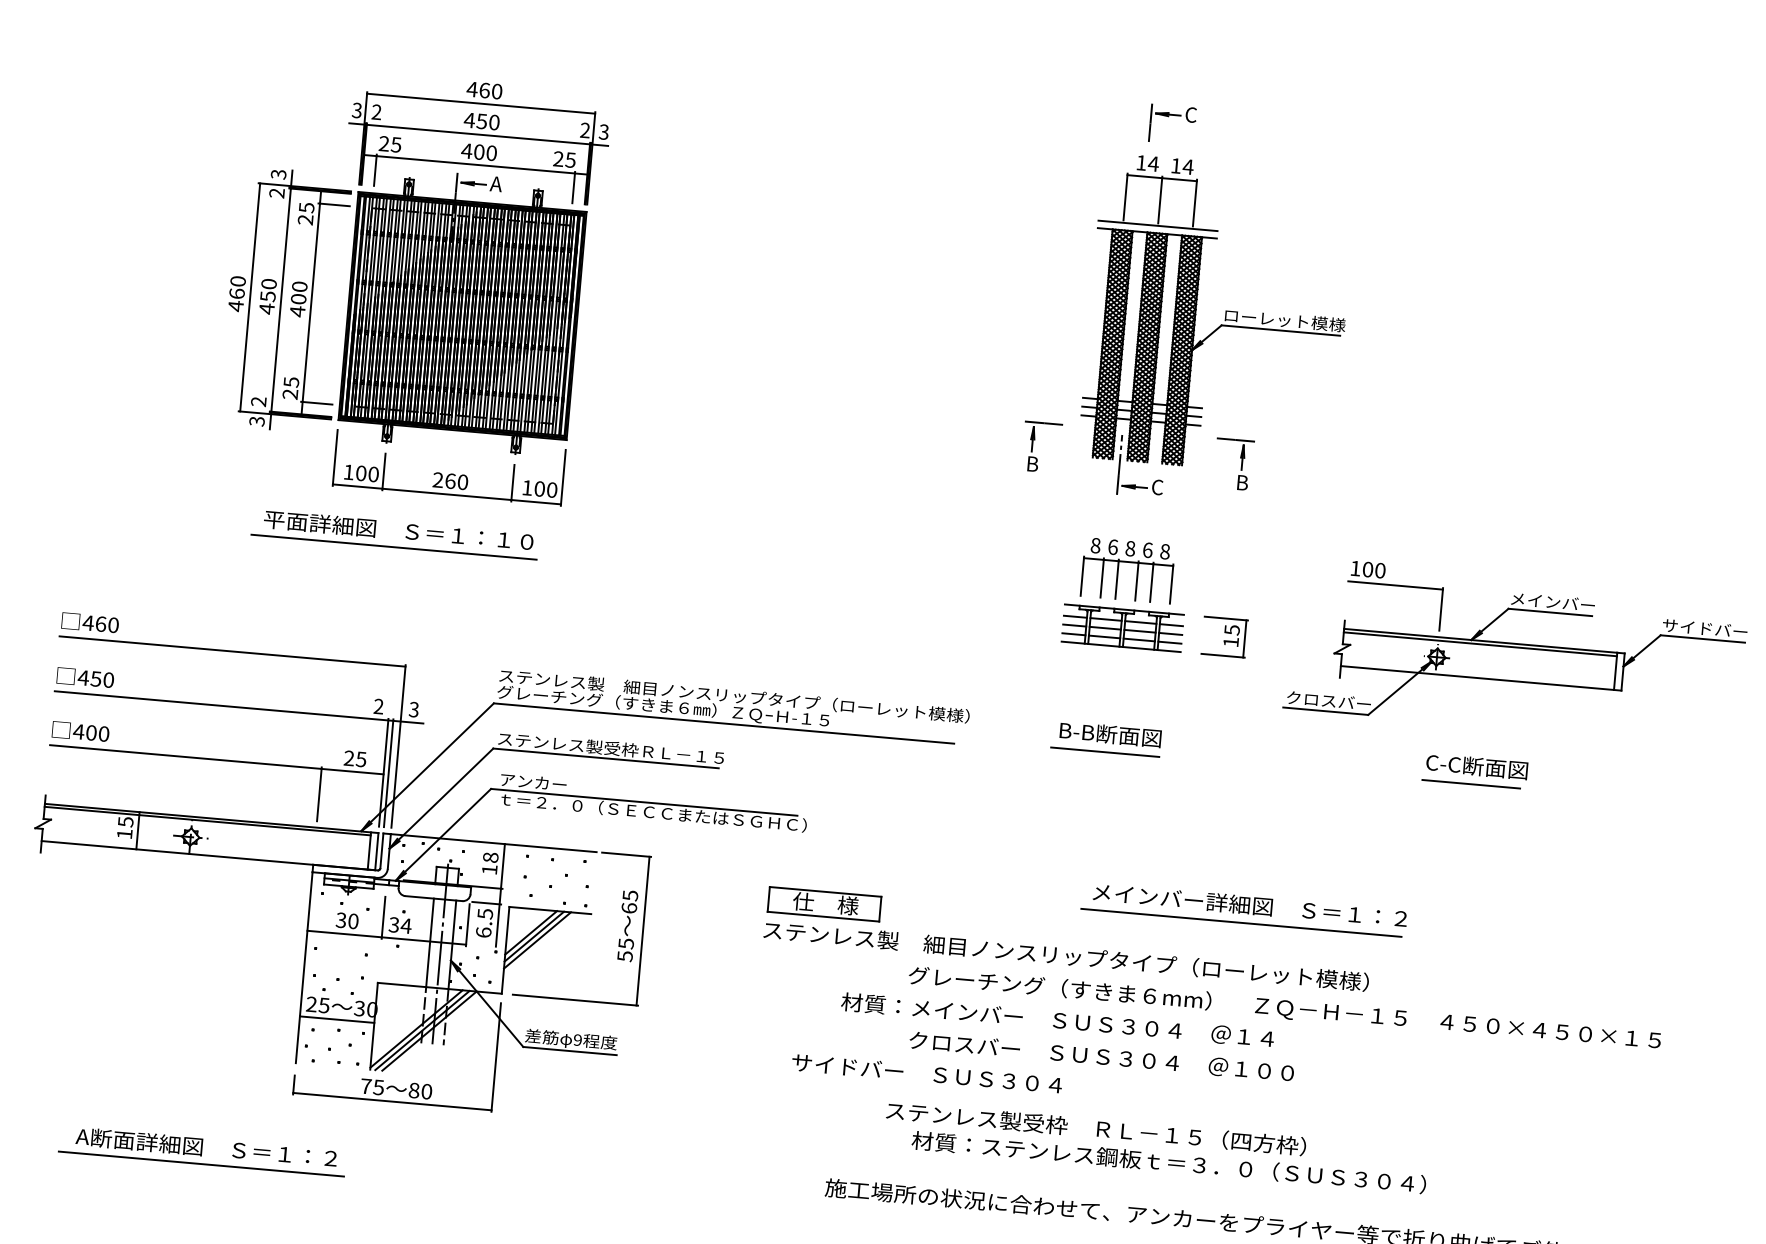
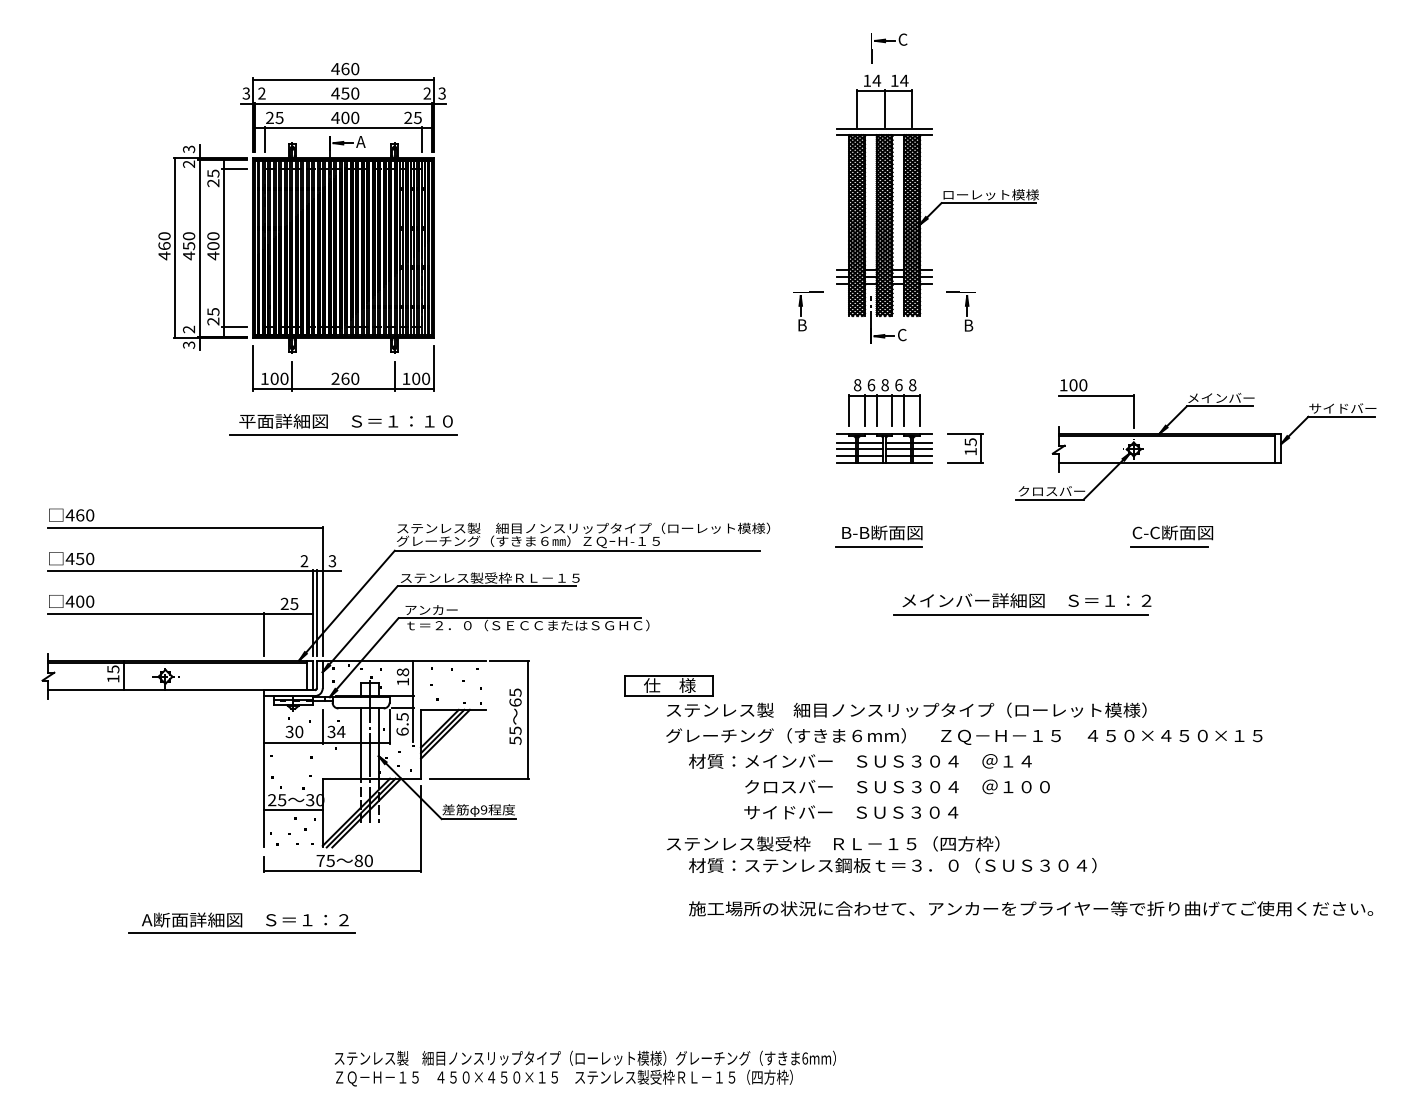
part: (405, 536) -> (351, 425), moved
part: (1244, 909) -> (1022, 604), moved
text: (1066, 955) -> (906, 709), moved
text: (1285, 1008) -> (964, 736), moved
text: (927, 1073) -> (851, 812), moved
text: (1156, 1147) -> (881, 854), moved
part: (201, 1150) -> (241, 922), moved

